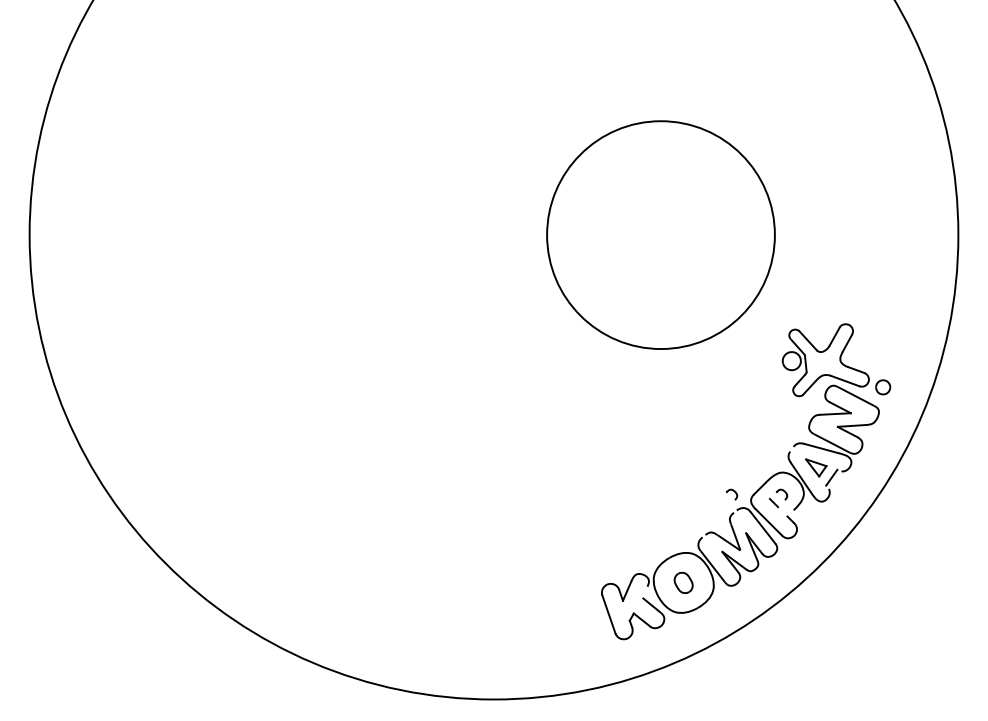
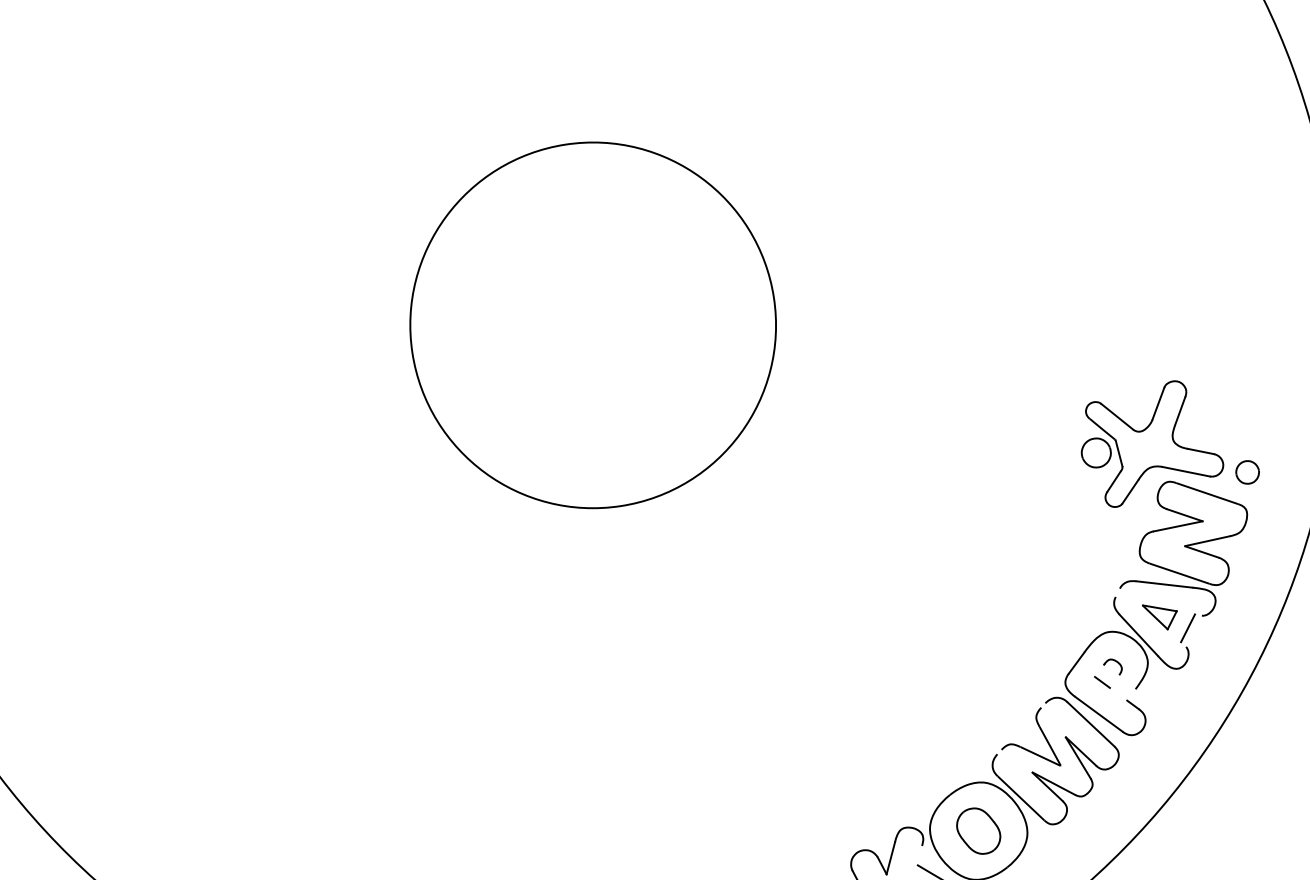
circle: (660, 234) -> (592, 324), moved
curve: (734, 492) -> (1037, 675), removed
part: (683, 582) -> (978, 830), size x1.43

